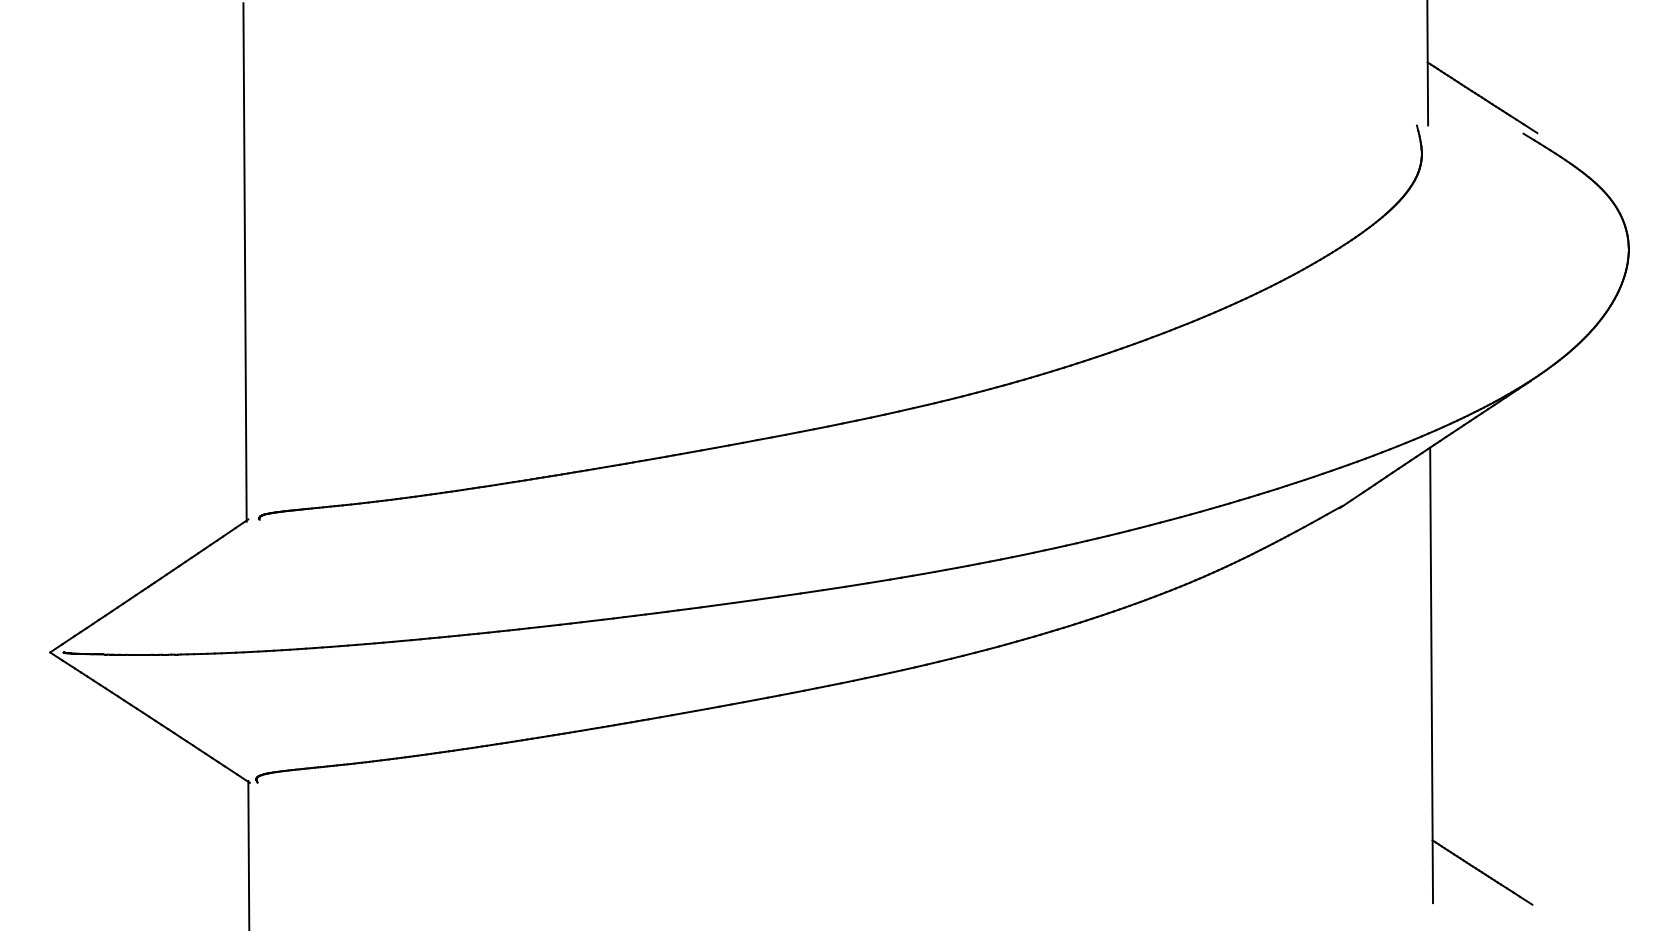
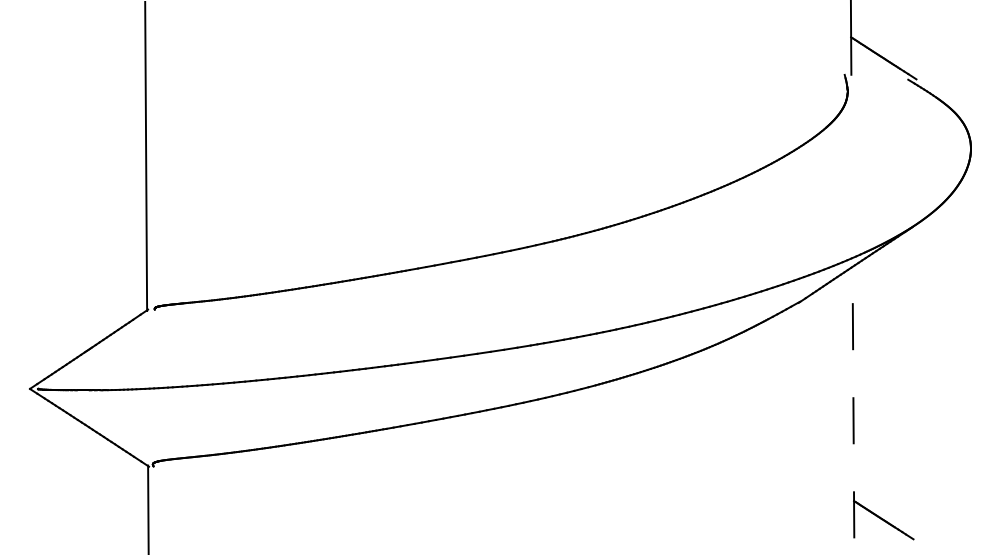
line: (1431, 675) -> (853, 402), solid -> dashed

